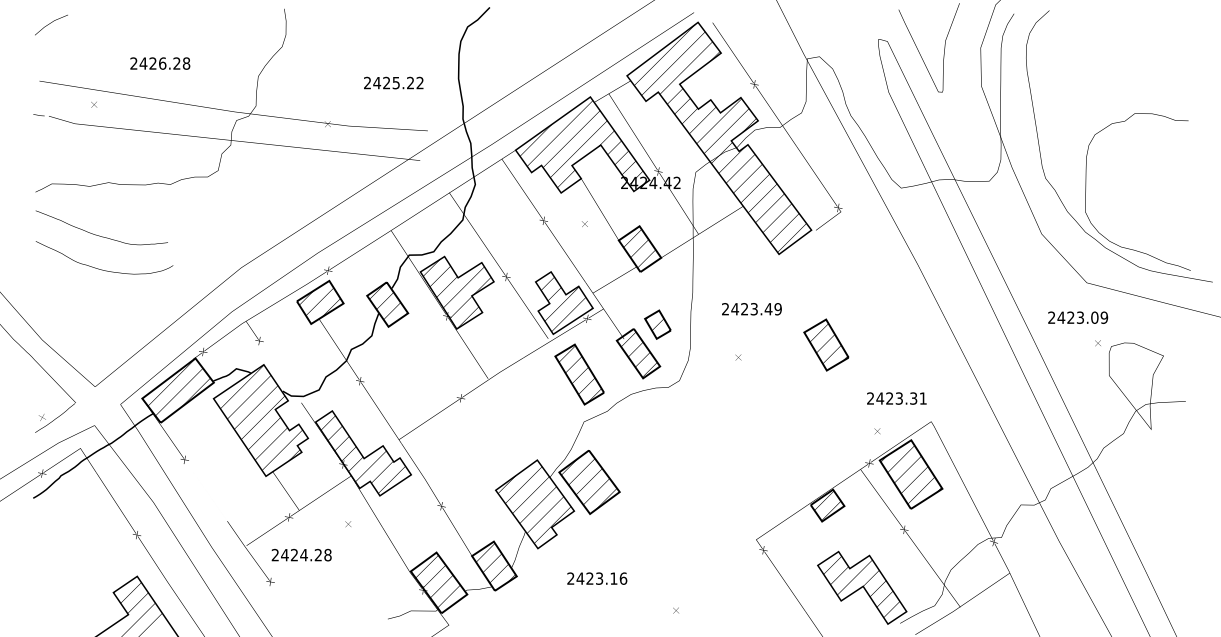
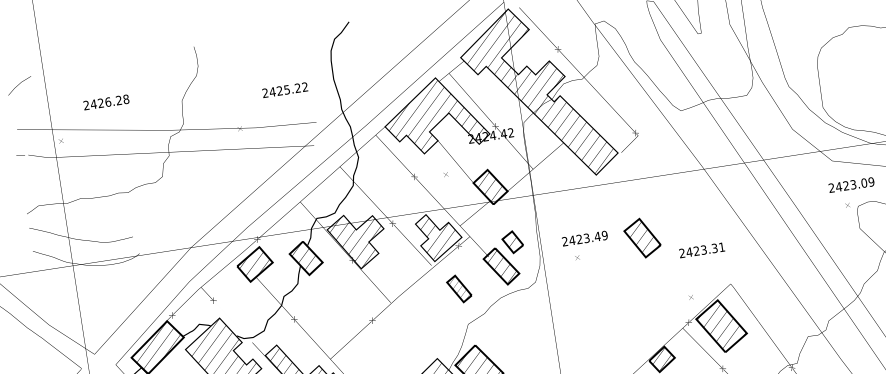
text: (751, 309) -> (584, 238), moved
text: (1078, 317) -> (851, 184), moved
part: (579, 374) -> (459, 288), size x0.6
text: (896, 398) -> (701, 250), moved

